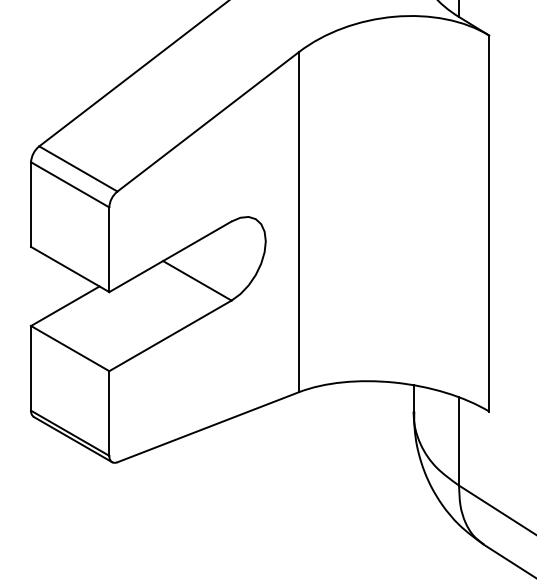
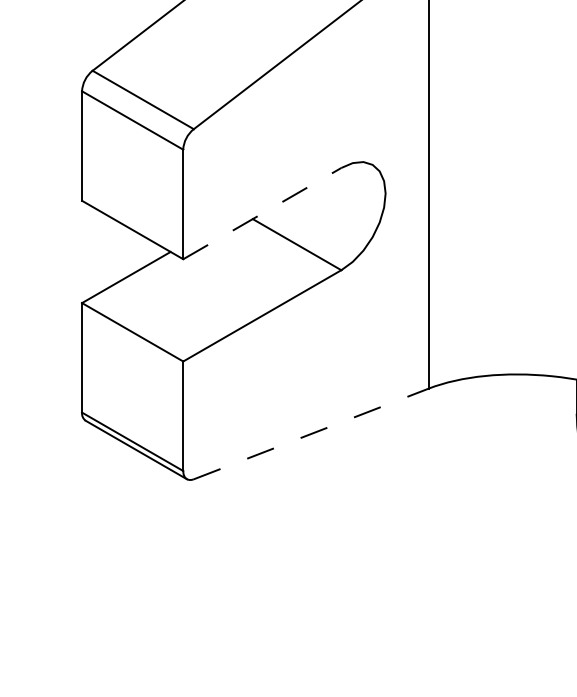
line: (170, 256) -> (262, 213), solid -> dashed
line: (208, 427) -> (311, 434), solid -> dashed

